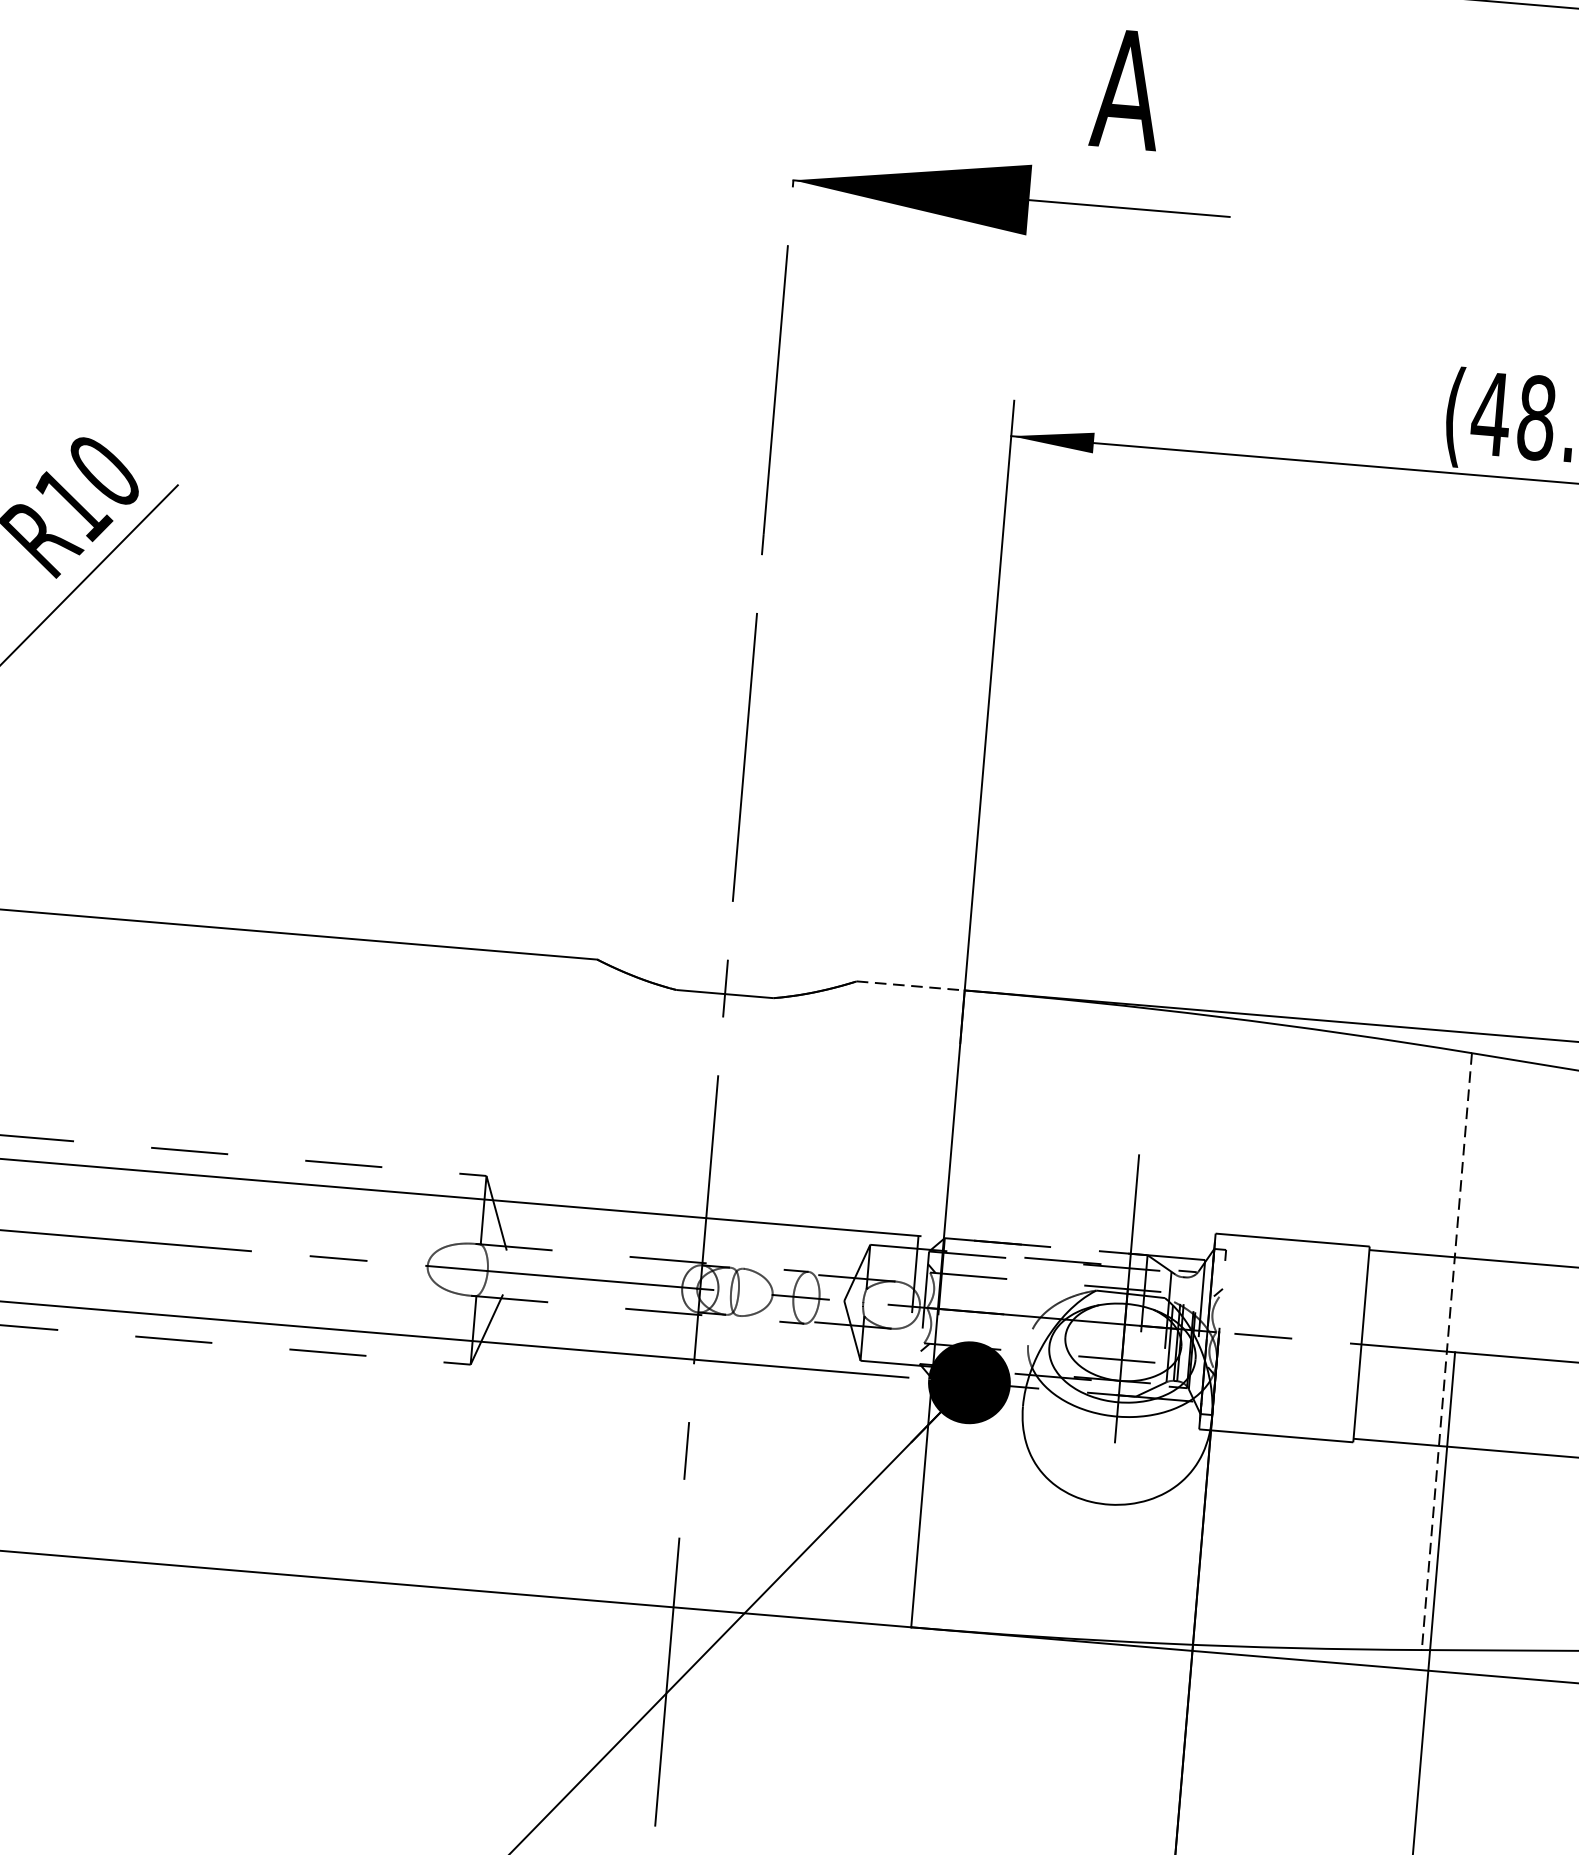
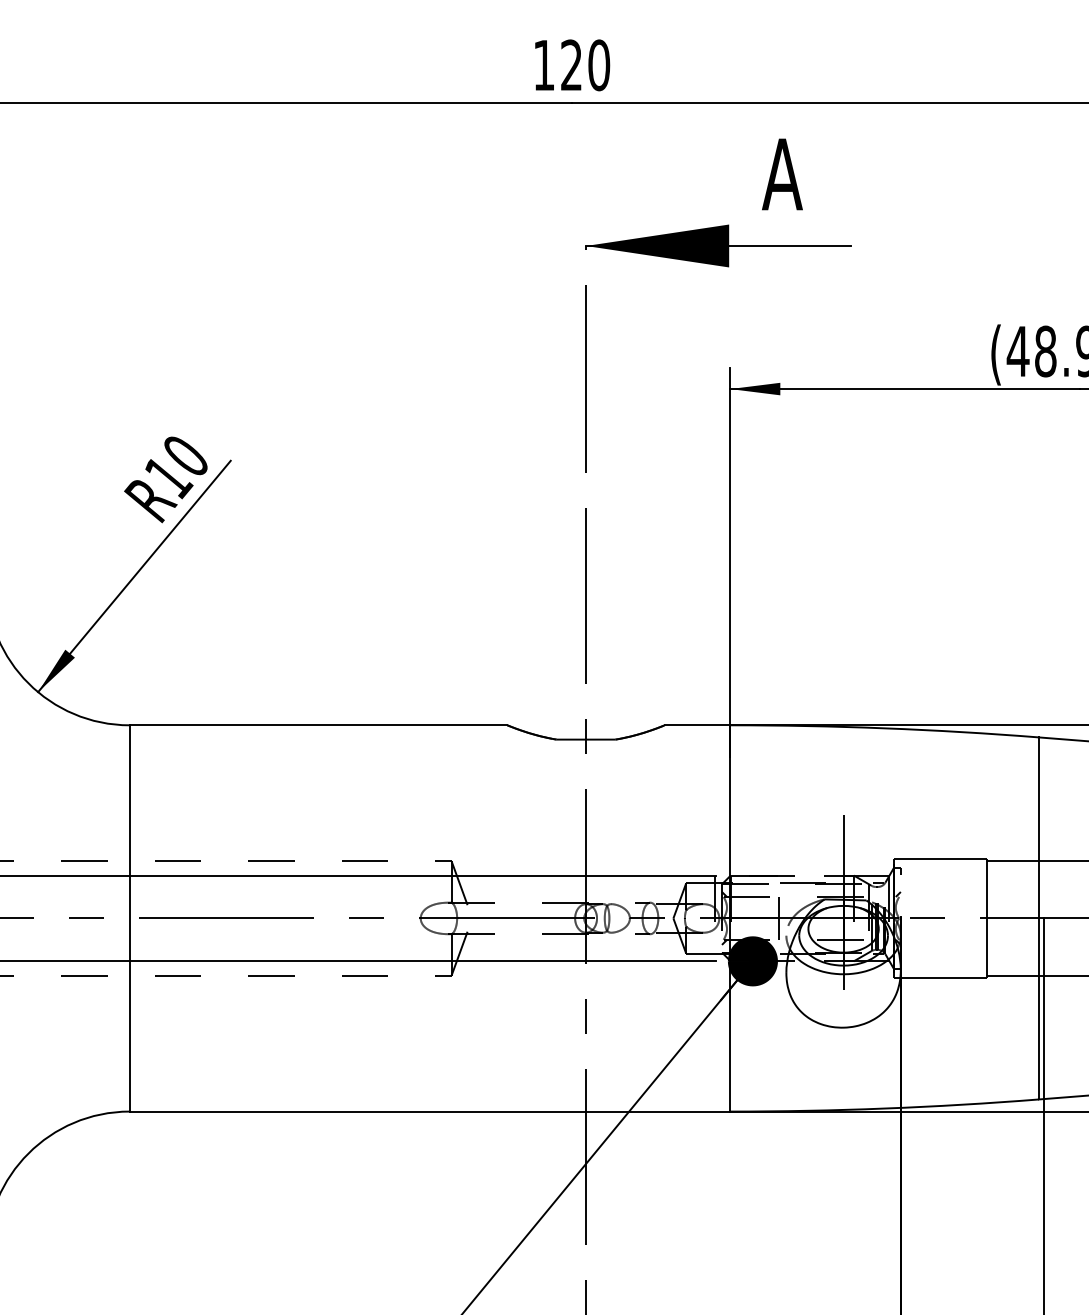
line: (910, 986) -> (697, 725), dashed -> solid
line: (1019, 1314) -> (779, 917), added
line: (1446, 1351) -> (1038, 918), dashed -> solid

